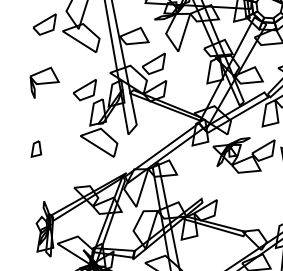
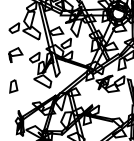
part: (36, 149) -> (13, 86), size x1.67

